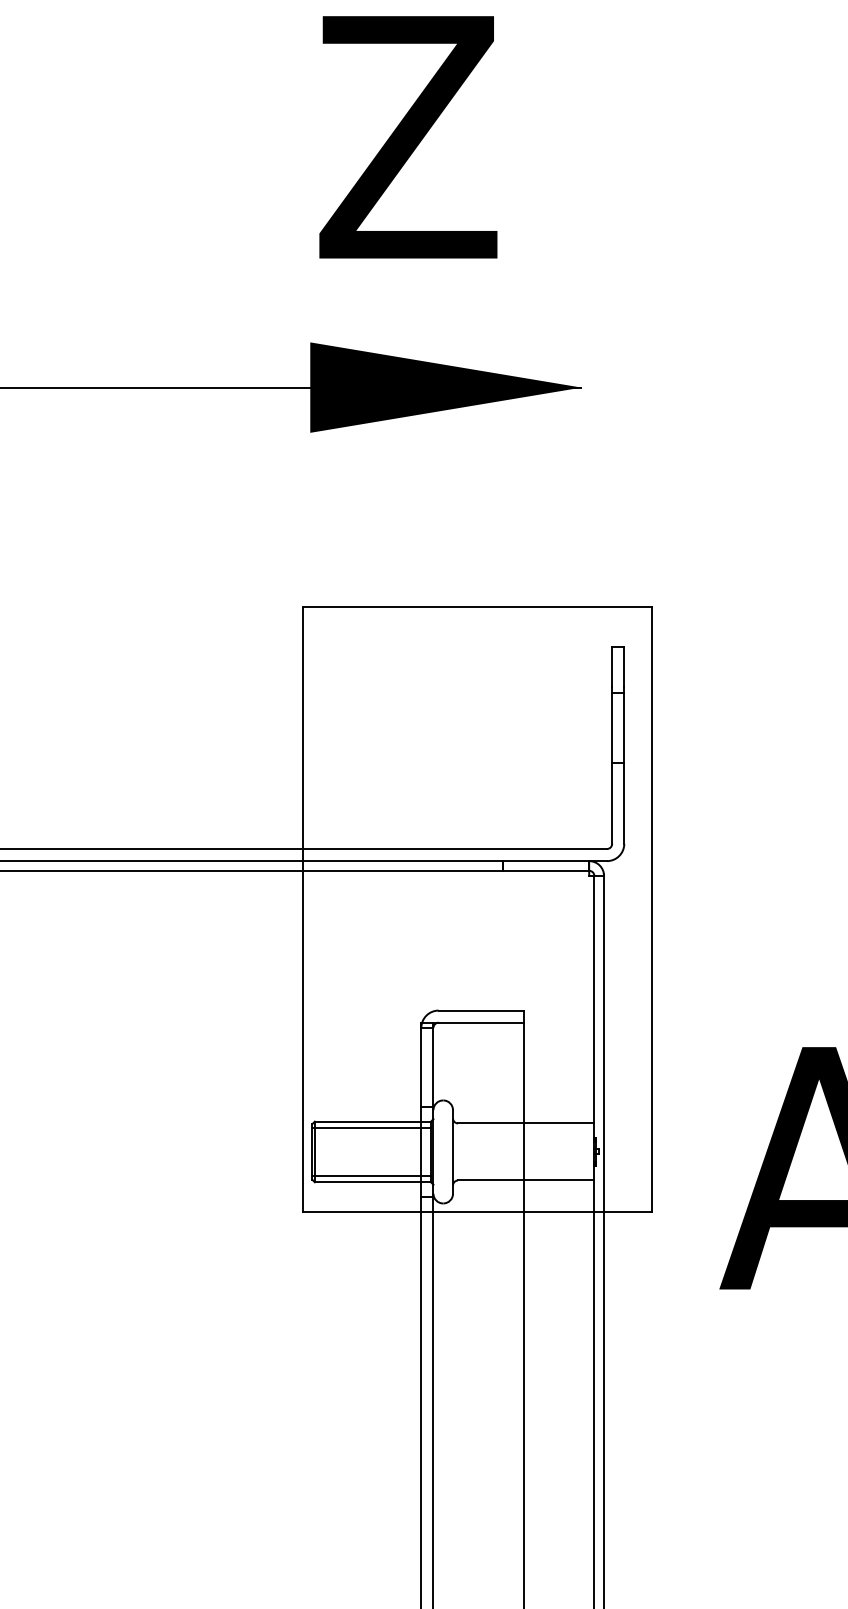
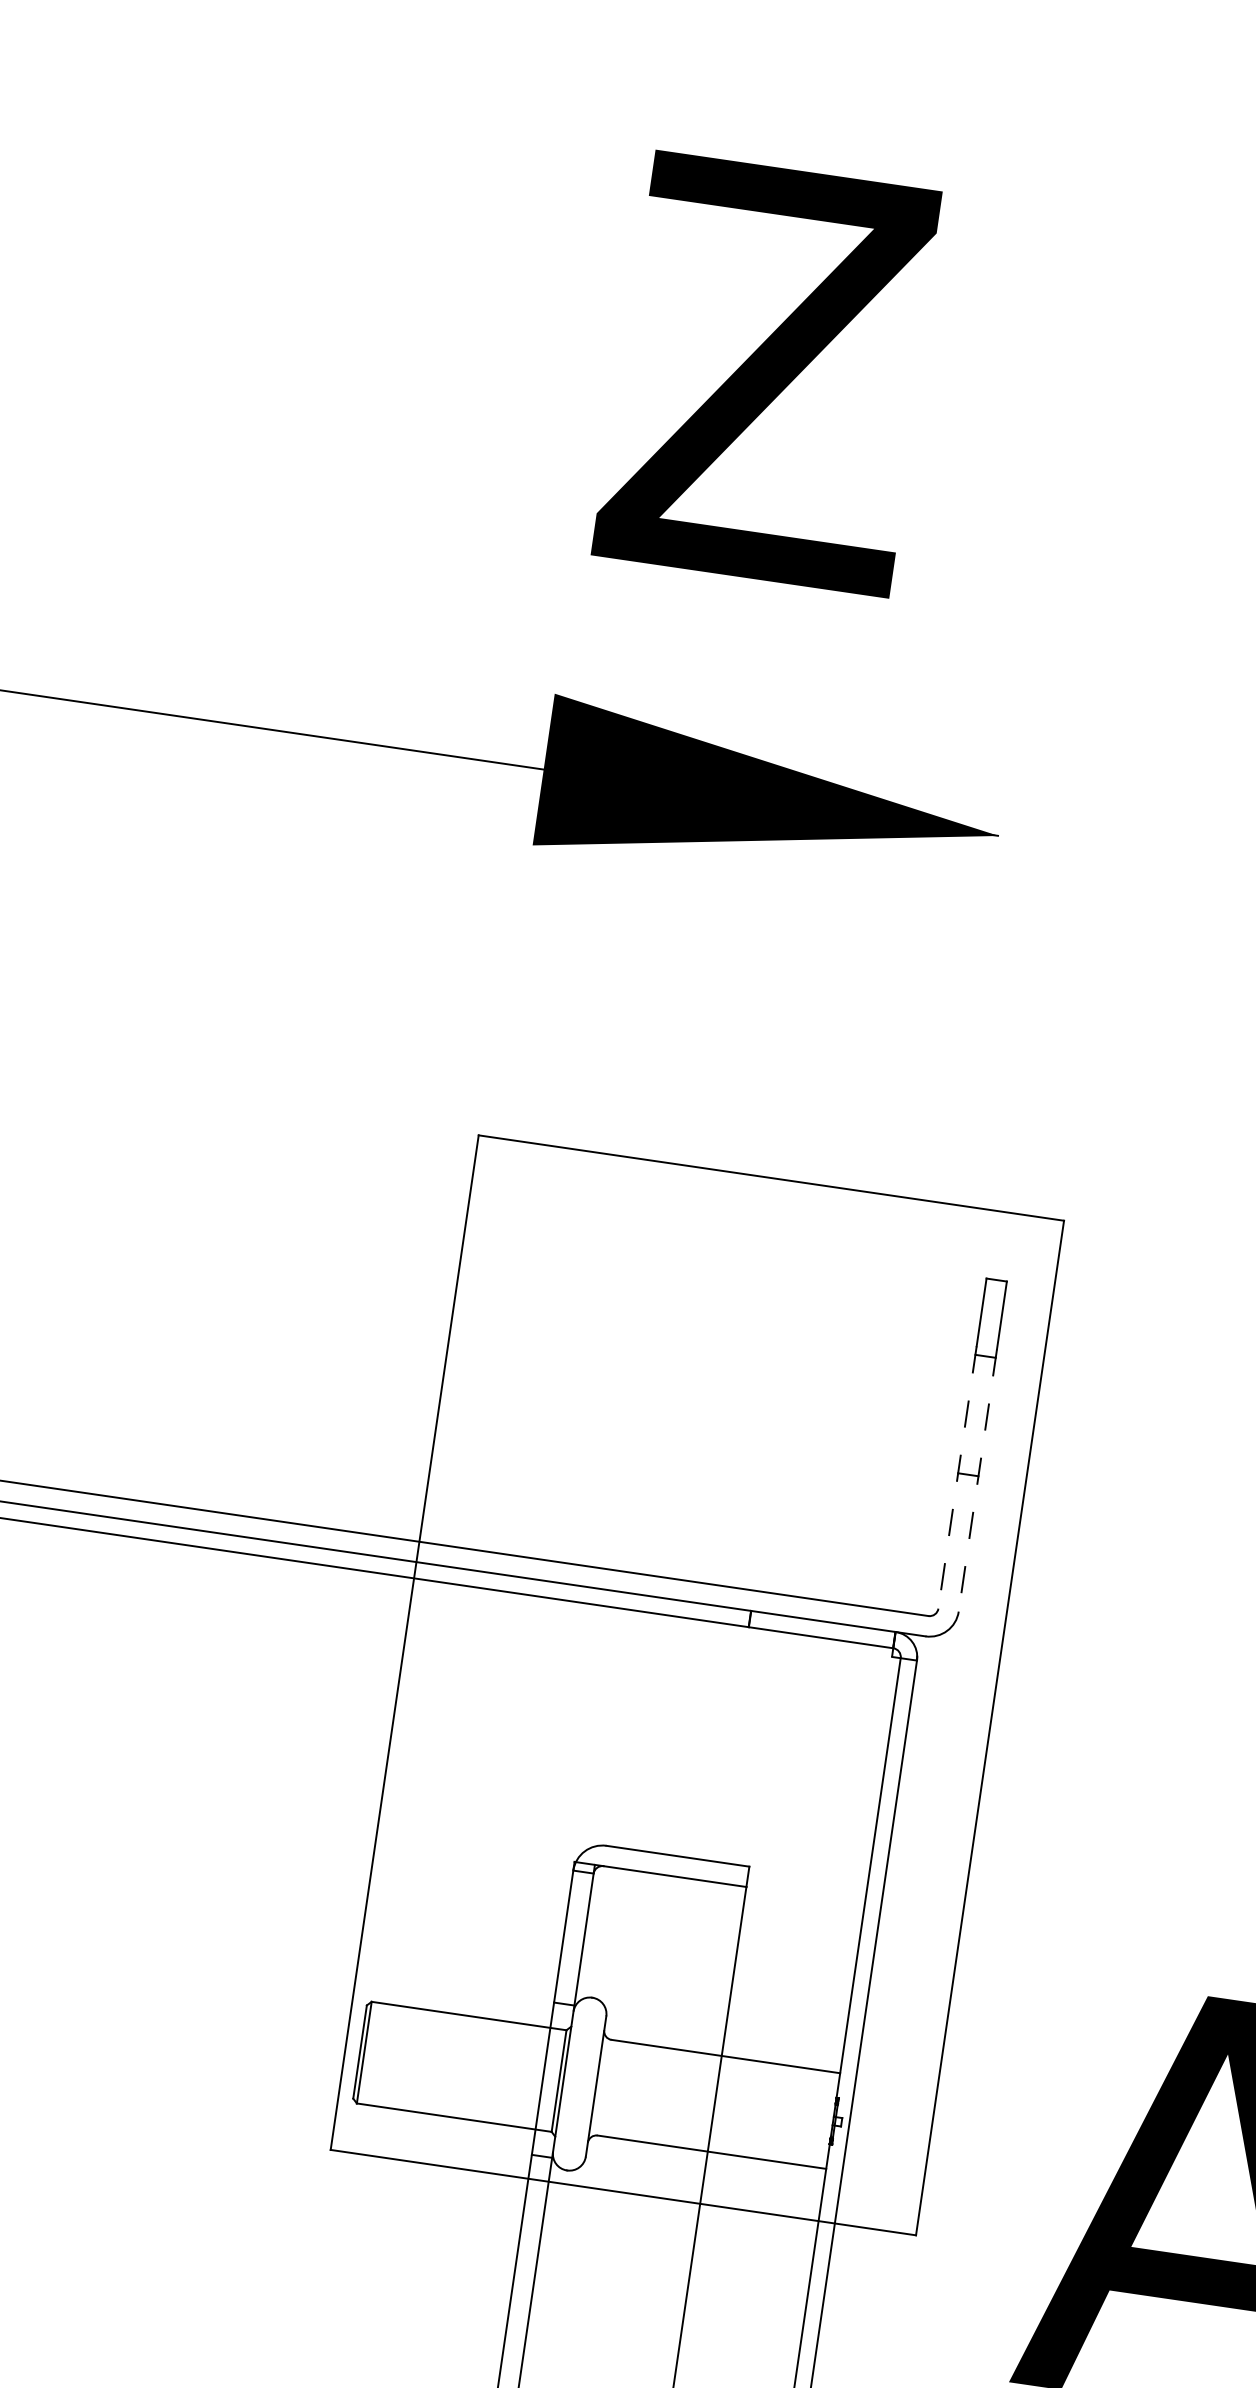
line: (612, 766) -> (957, 1478), solid -> dashed
line: (624, 766) -> (978, 1481), solid -> dashed
line: (371, 1127) -> (465, 2025), removed
line: (371, 1176) -> (453, 2107), removed

